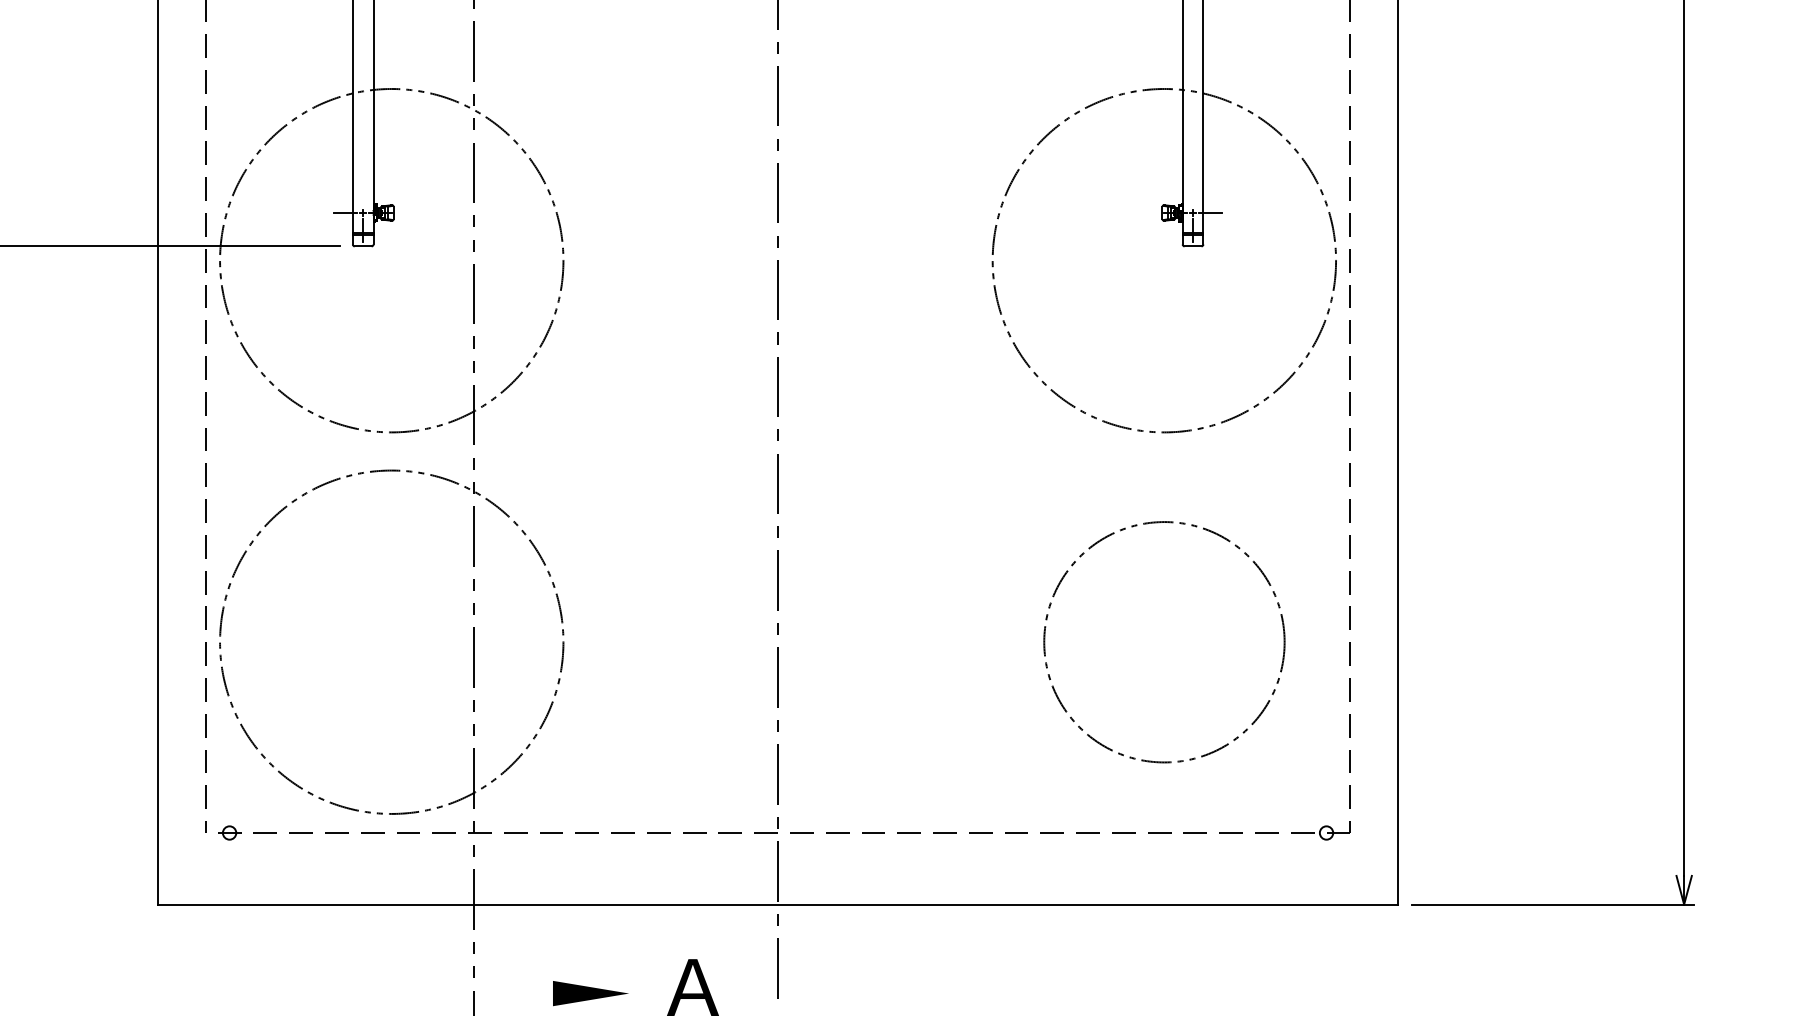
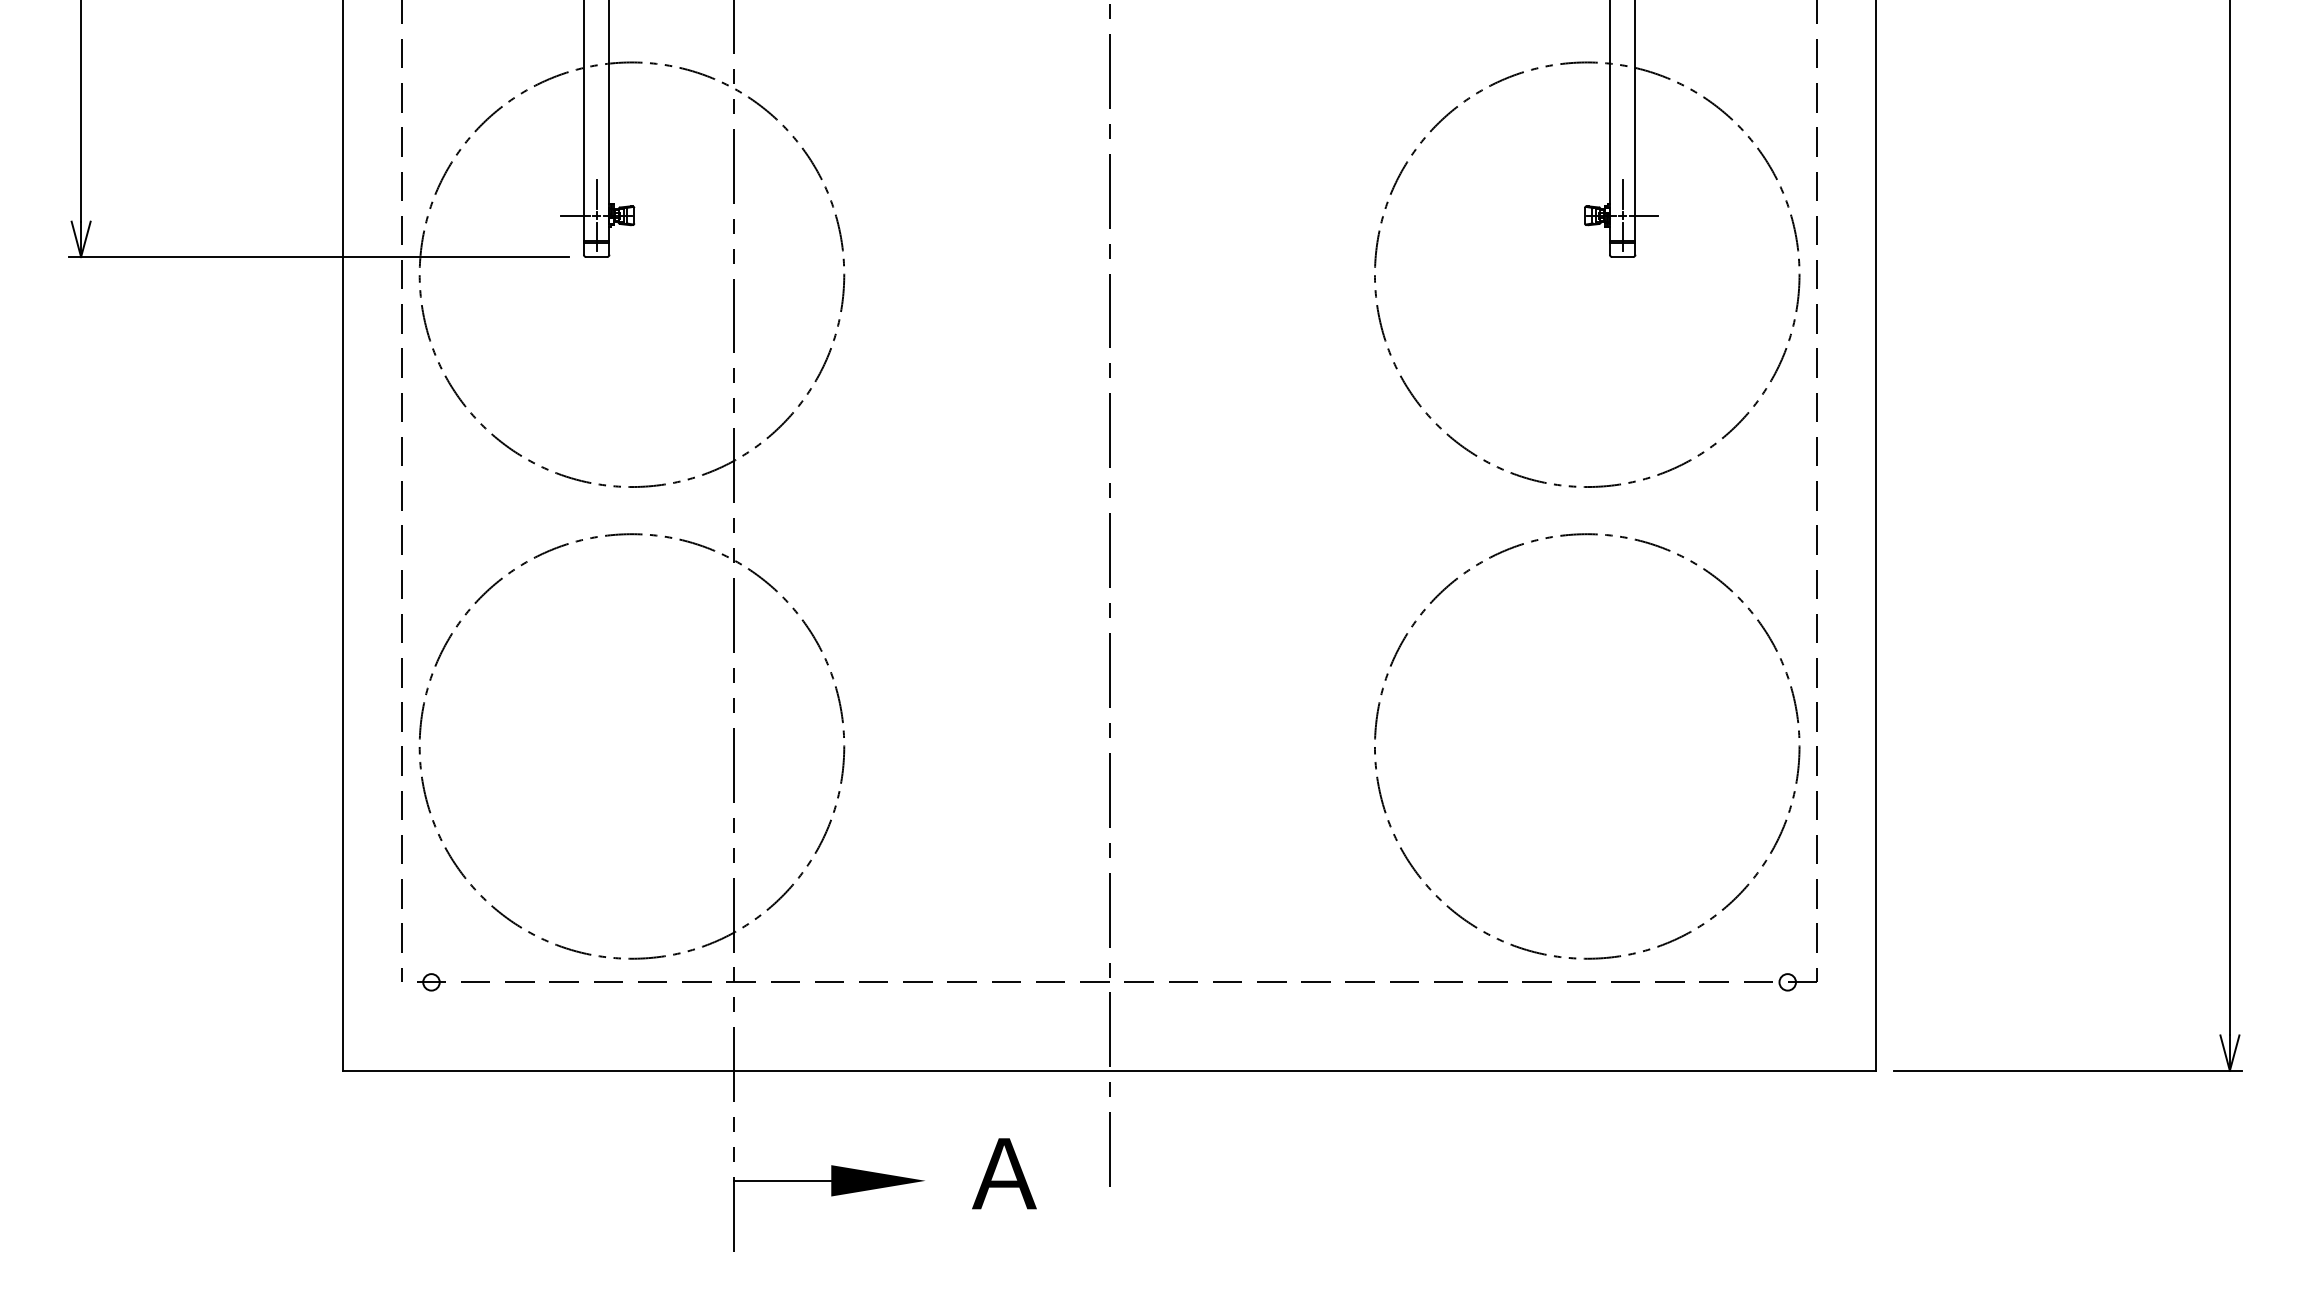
line: (363, 195) -> (596, 194), added
line: (1192, 195) -> (1622, 194), added
circle: (1164, 642) -> (1587, 746), size x1.43
line: (513, 993) -> (782, 1180), added

